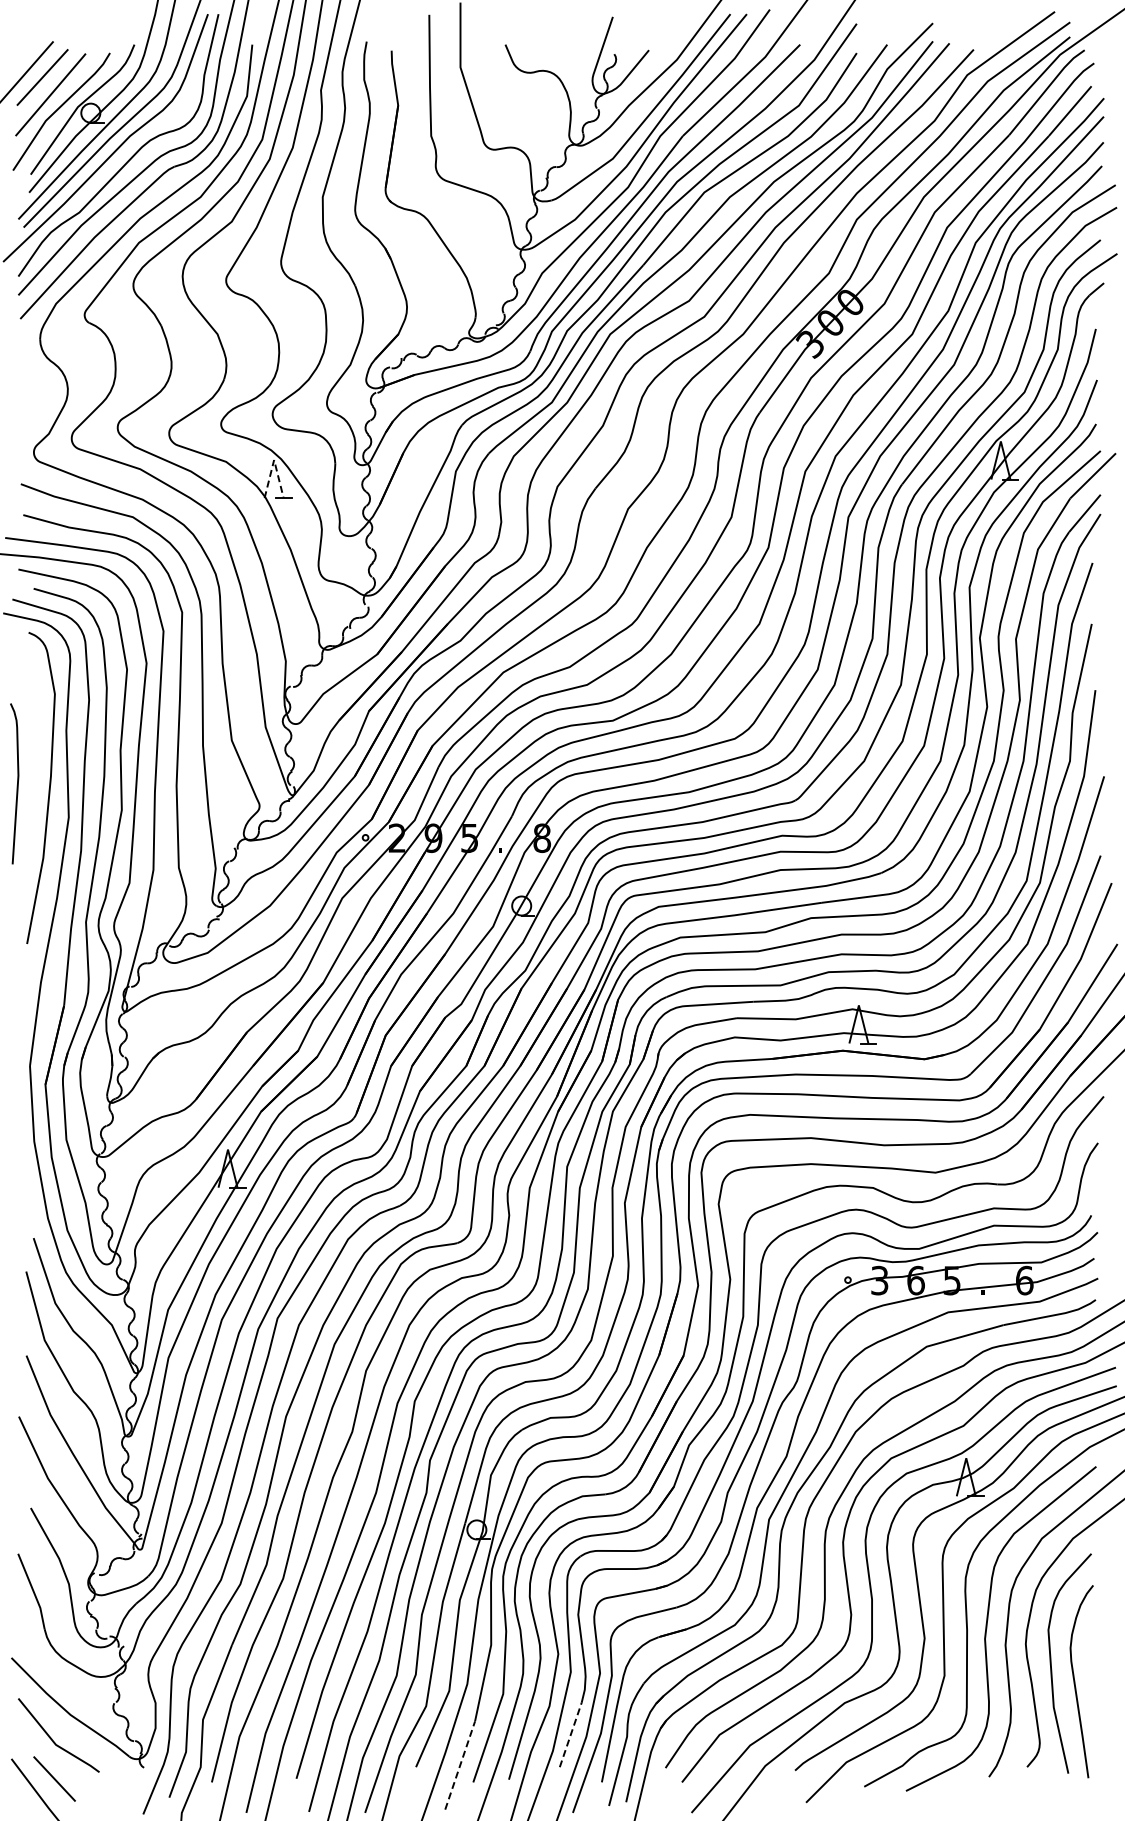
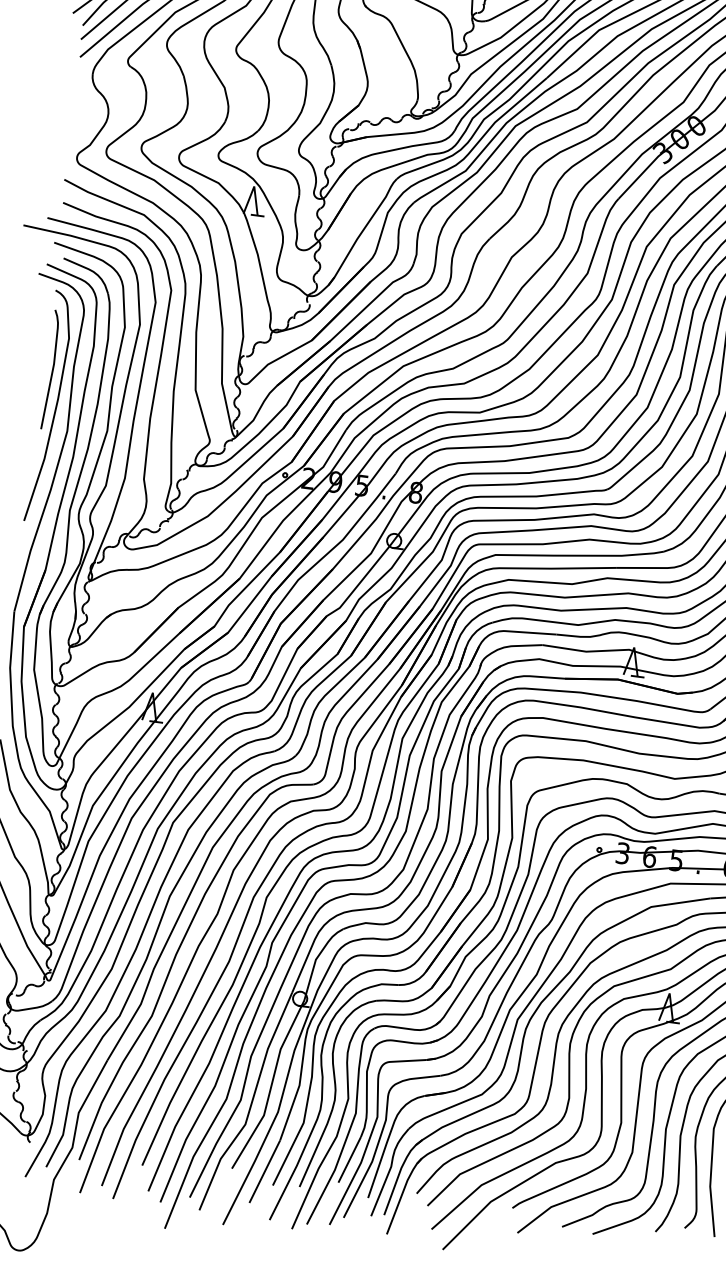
line: (274, 460) -> (254, 186), dashed -> solid
curve: (16, 785) -> (51, 371), moved
line: (570, 1734) -> (349, 1159), dashed -> solid
line: (460, 1765) -> (265, 1171), dashed -> solid

